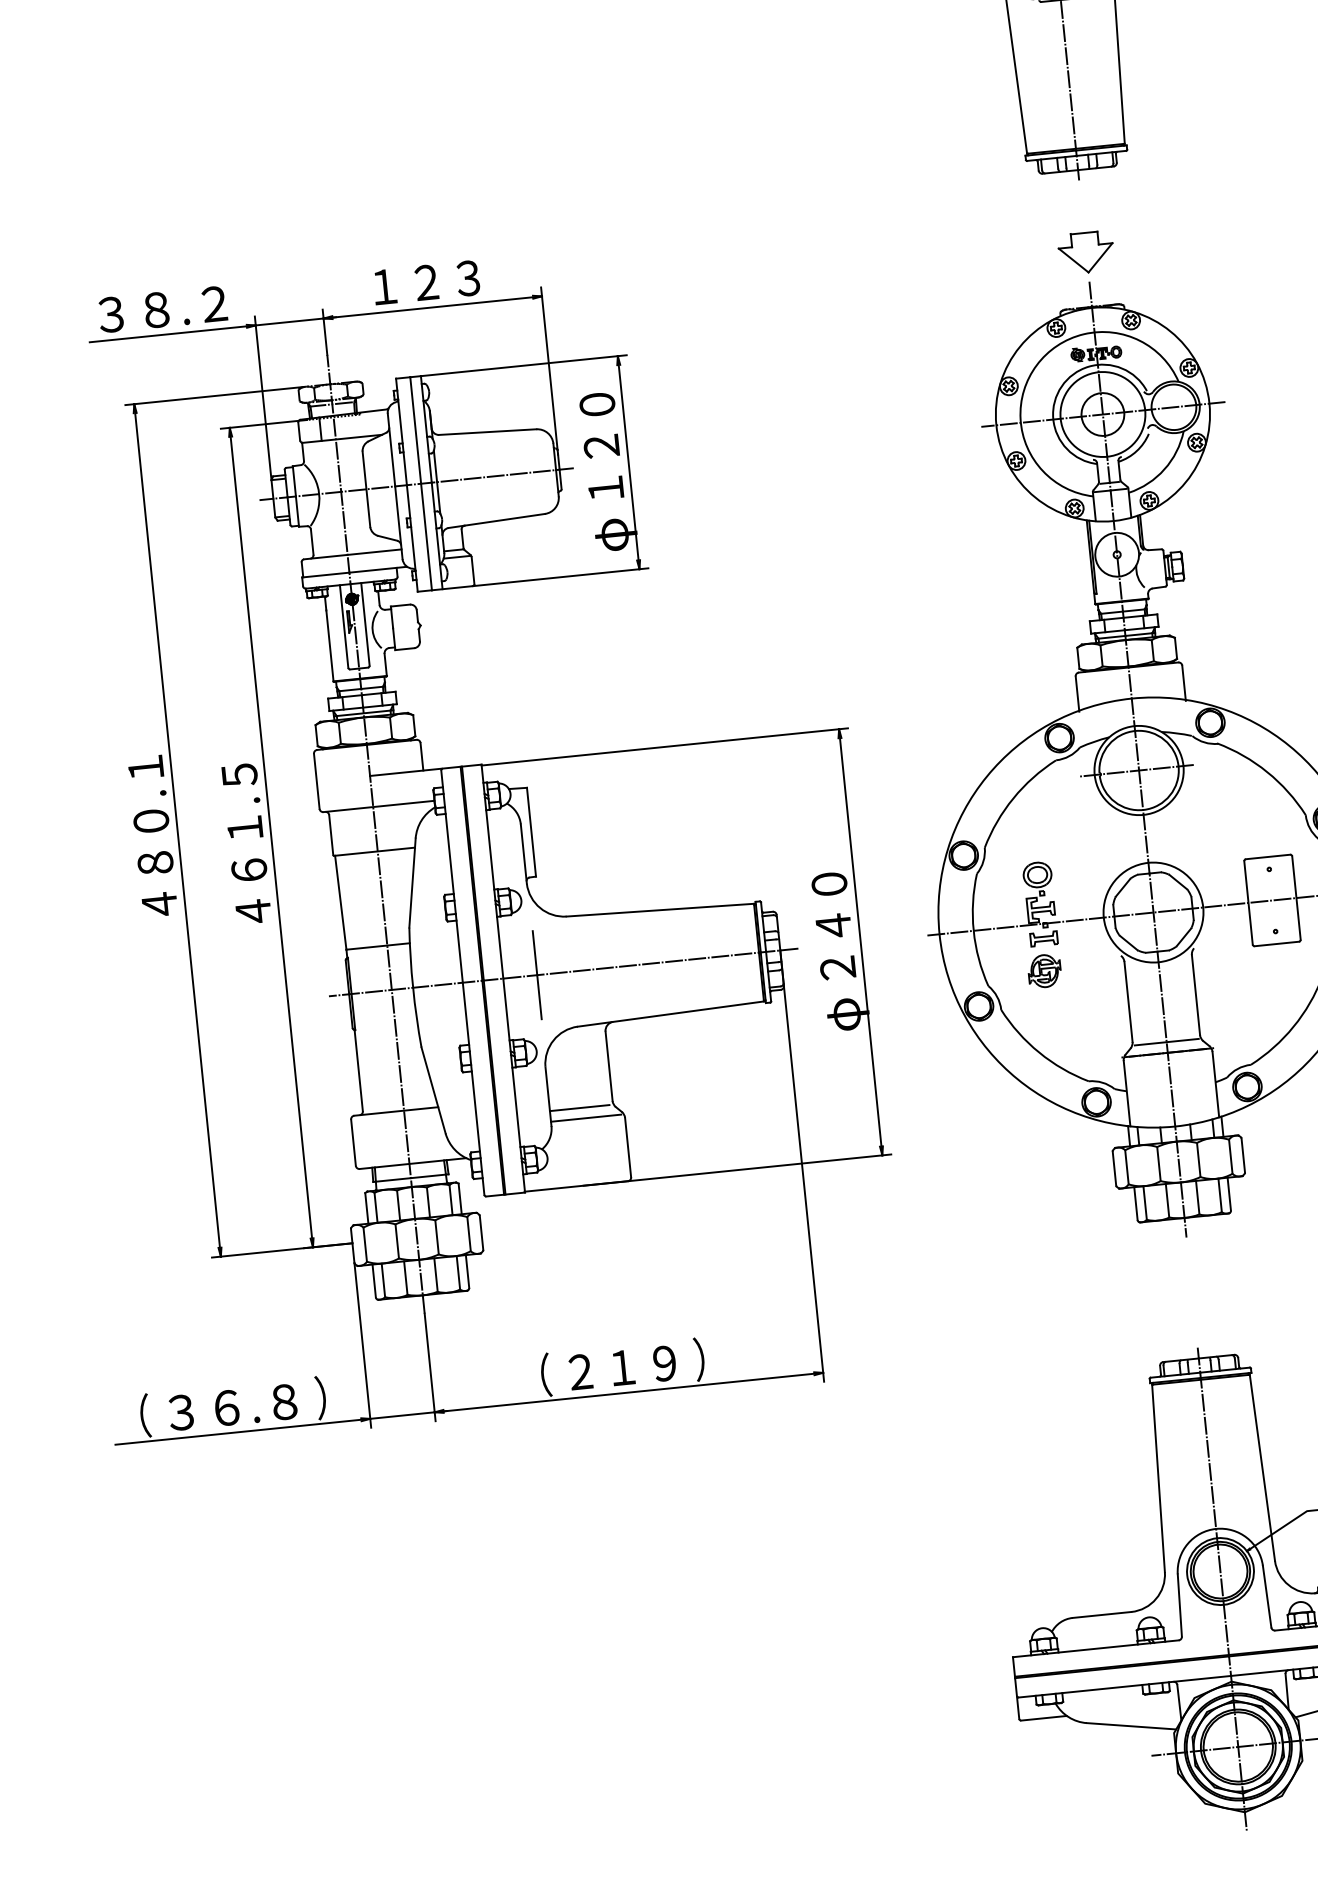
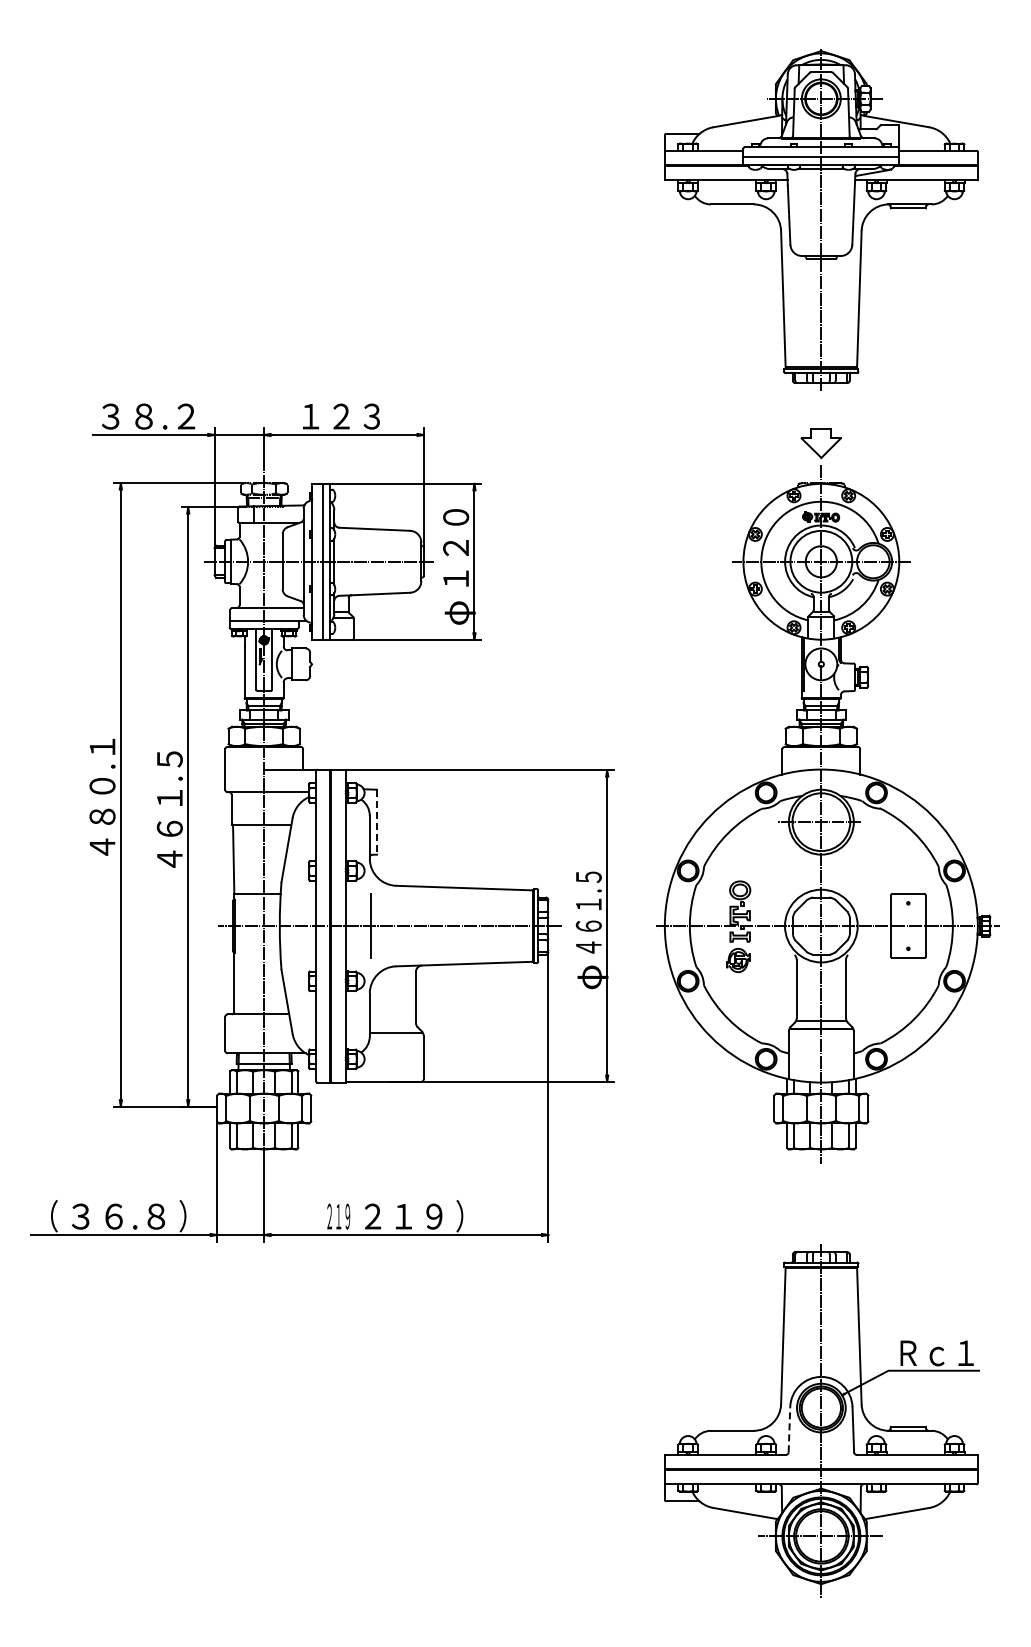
line: (530, 832) -> (376, 822), solid -> dashed
text: (833, 926) -> (588, 912), ２４０ -> ４６１.５
line: (579, 1108) -> (391, 1025), removed
text: (533, 1376) -> (338, 1216), （ -> ２１９
line: (1179, 1605) -> (789, 1429), solid -> dashed

